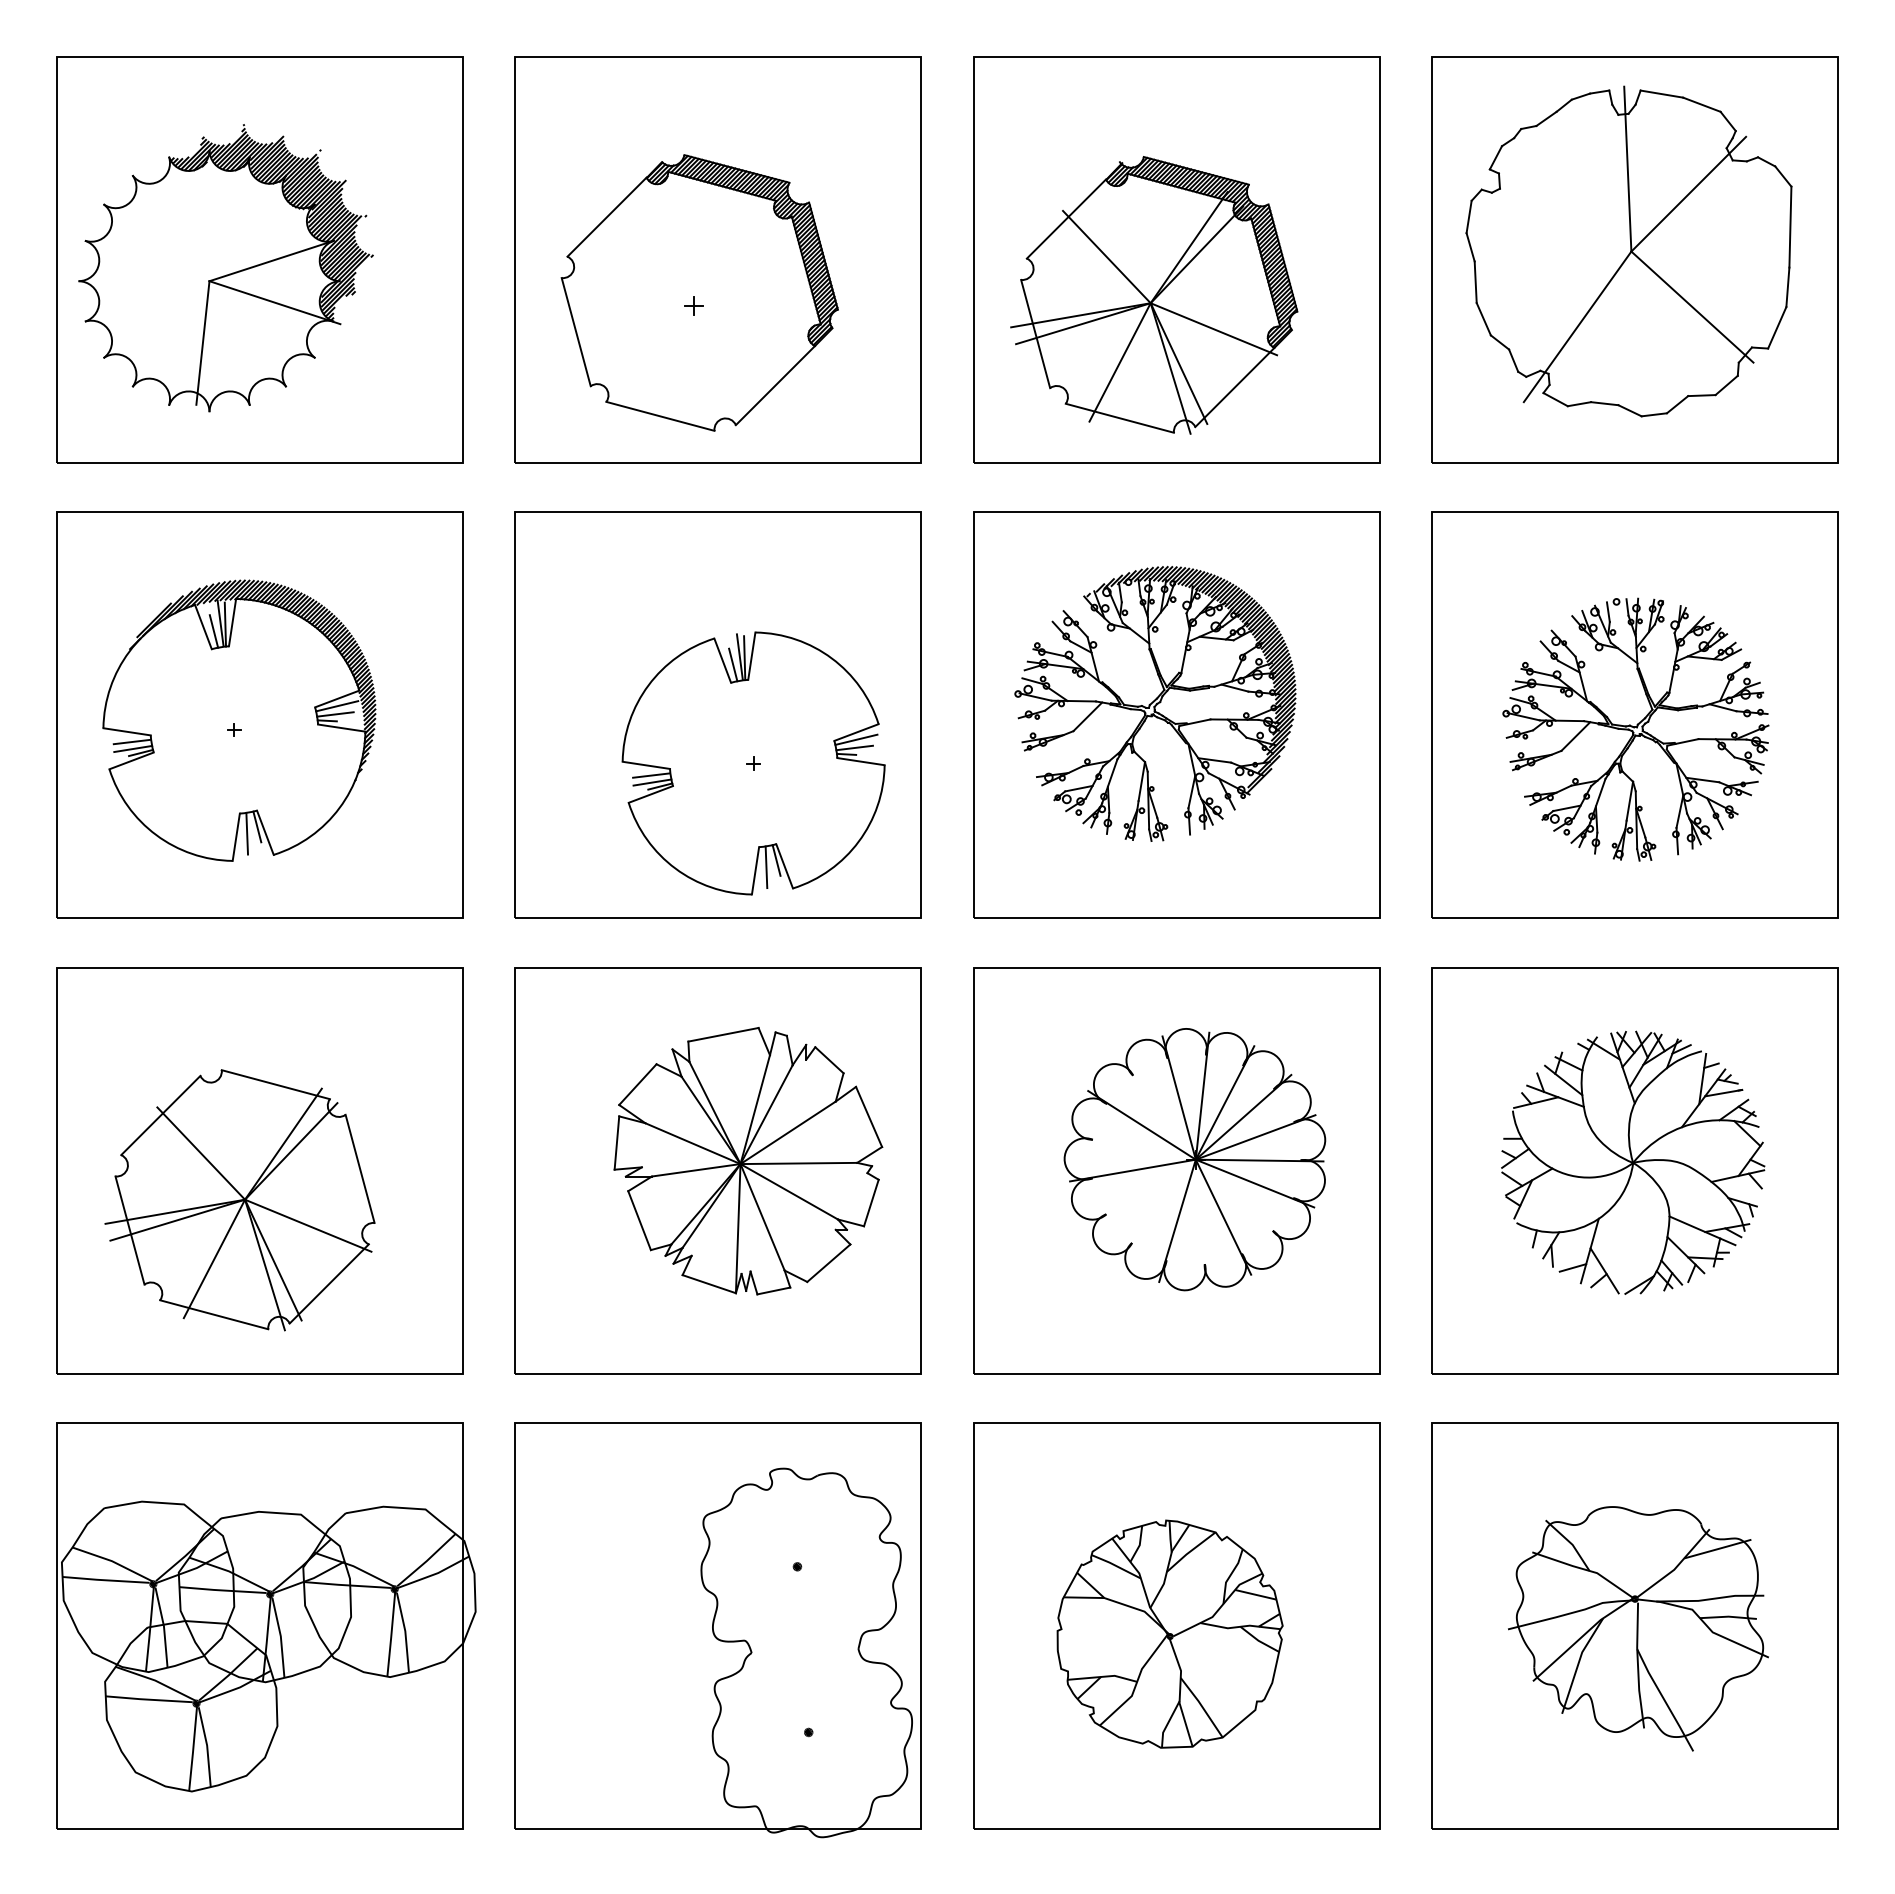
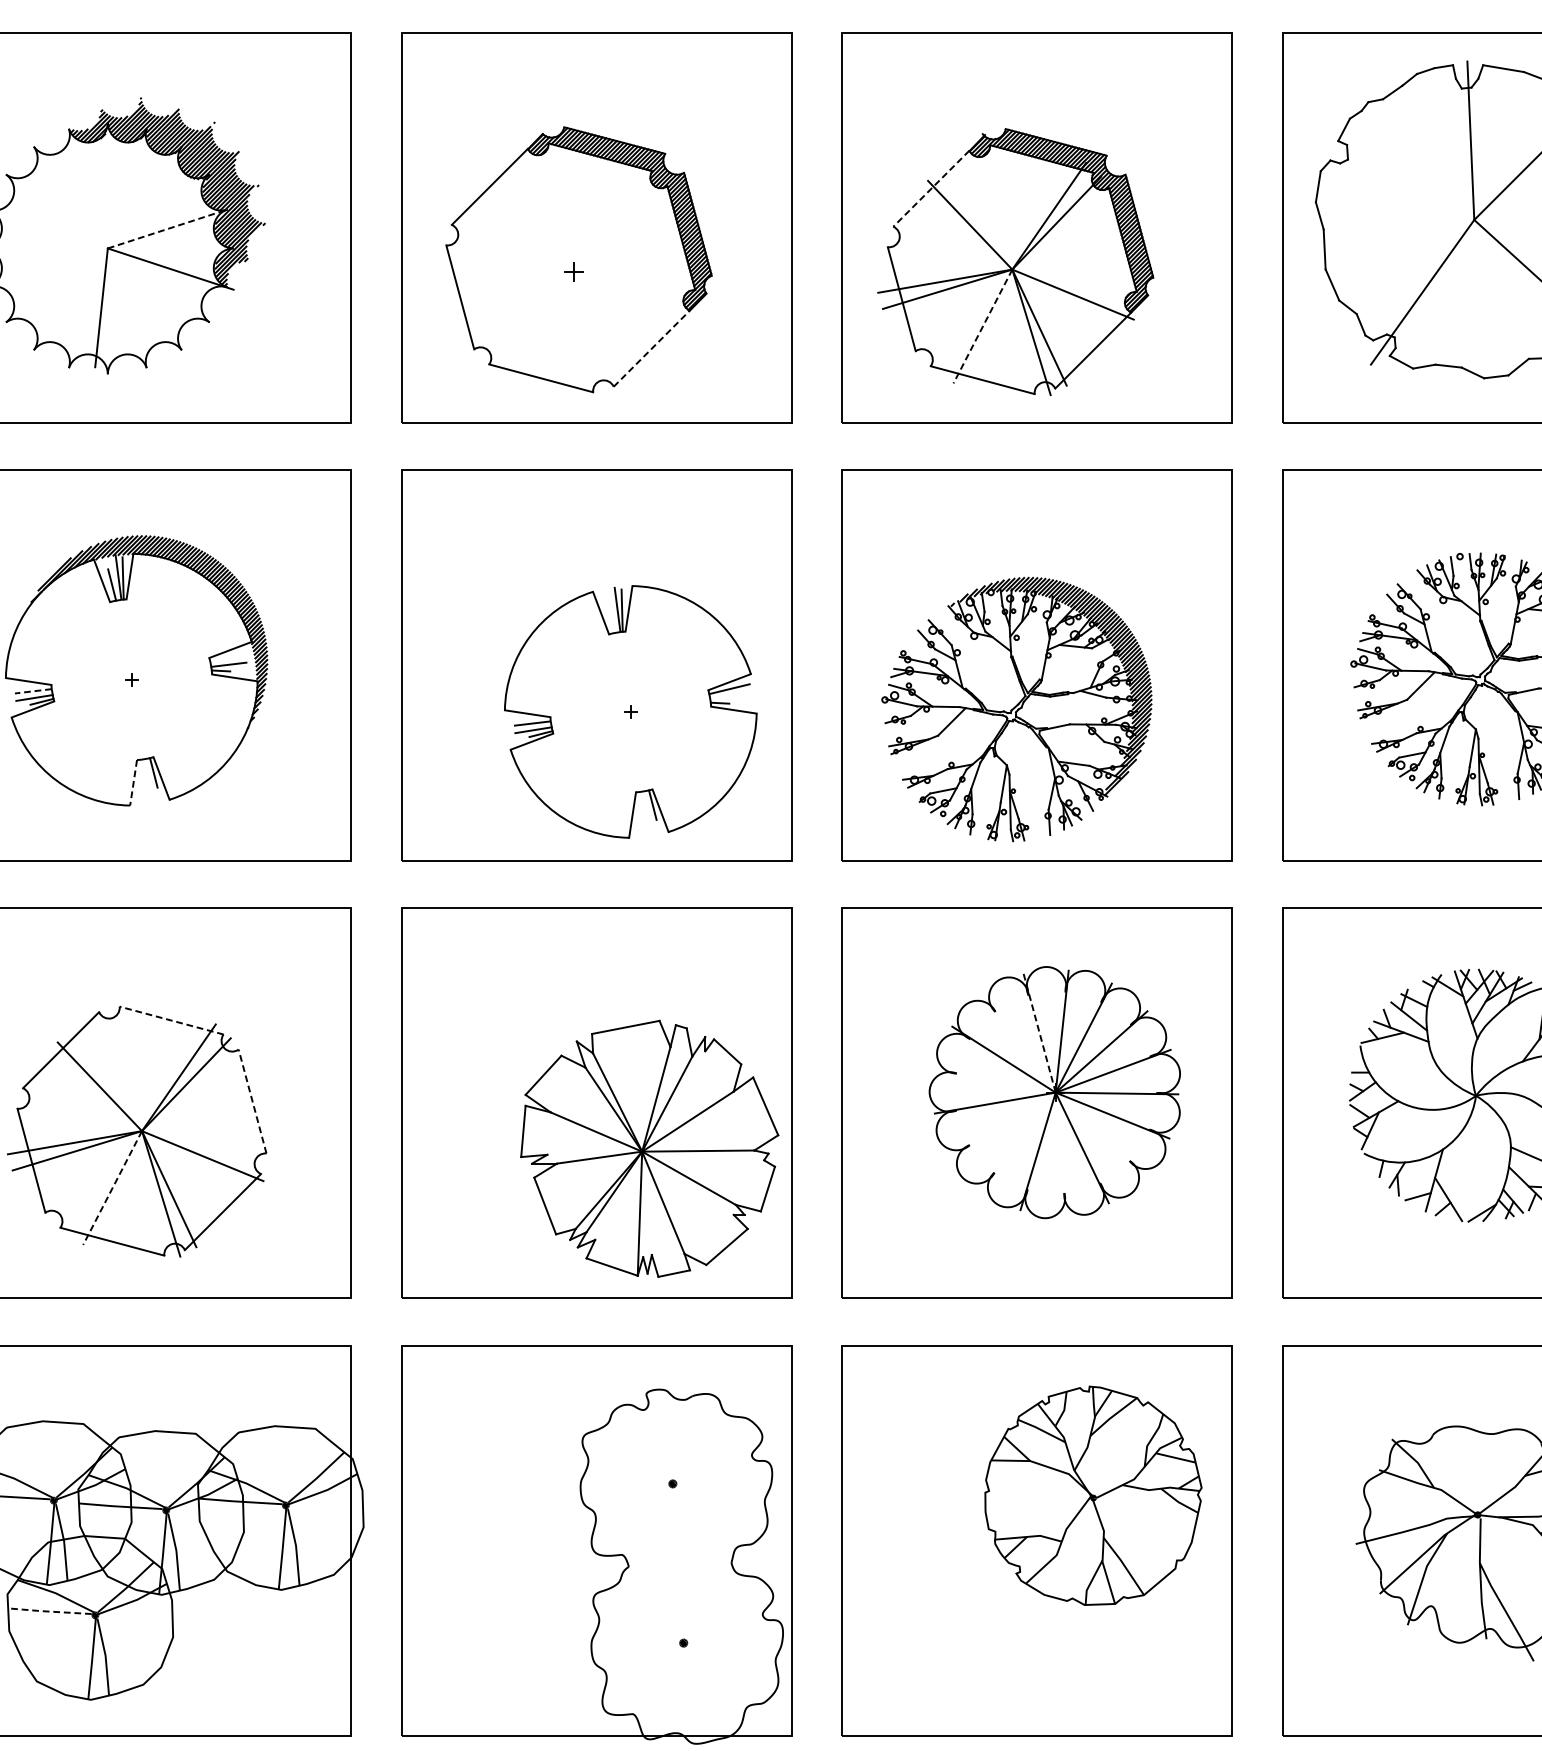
line: (1066, 219) -> (931, 189), solid -> dashed
line: (272, 260) -> (168, 228), solid -> dashed
line: (1120, 362) -> (983, 326), solid -> dashed
line: (775, 385) -> (651, 348), solid -> dashed
line: (733, 664) -> (611, 616), removed
part: (1155, 703) -> (1016, 709), moved
line: (337, 706) -> (230, 657), removed
line: (131, 742) -> (32, 691), solid -> dashed
line: (854, 747) -> (727, 696), removed
line: (247, 833) -> (144, 779), removed
line: (236, 837) -> (133, 783), solid -> dashed
line: (766, 867) -> (643, 811), removed
line: (275, 1084) -> (171, 1020), solid -> dashed
line: (1178, 1097) -> (1039, 1032), solid -> dashed
part: (748, 1161) -> (649, 1149), moved
line: (360, 1168) -> (252, 1101), solid -> dashed
line: (214, 1258) -> (112, 1187), solid -> dashed
part: (1169, 1633) -> (1092, 1495), moved
line: (147, 1699) -> (48, 1611), solid -> dashed

